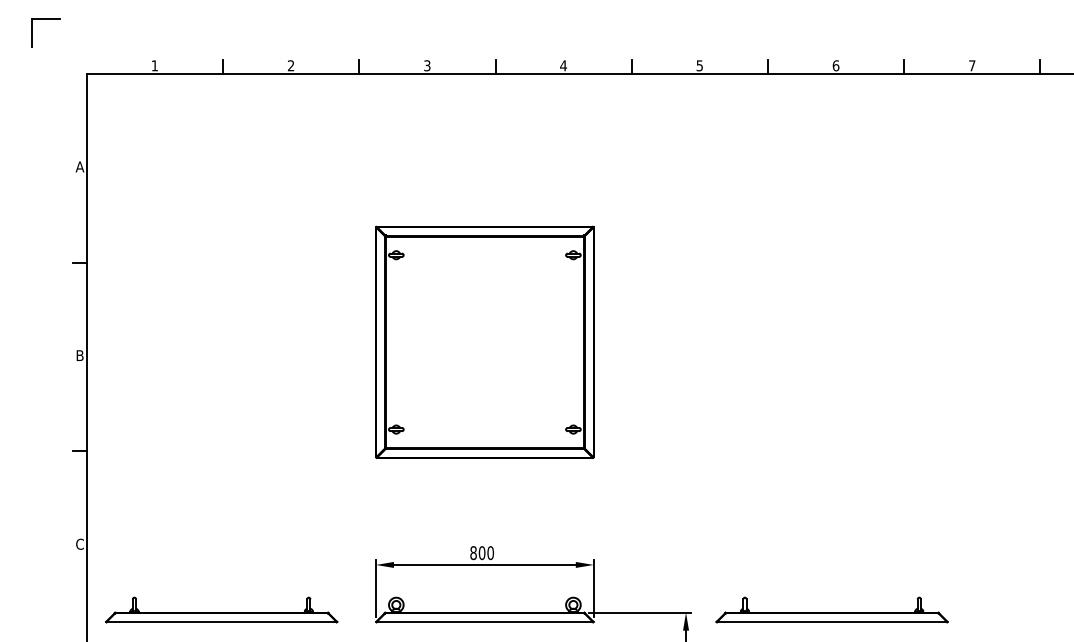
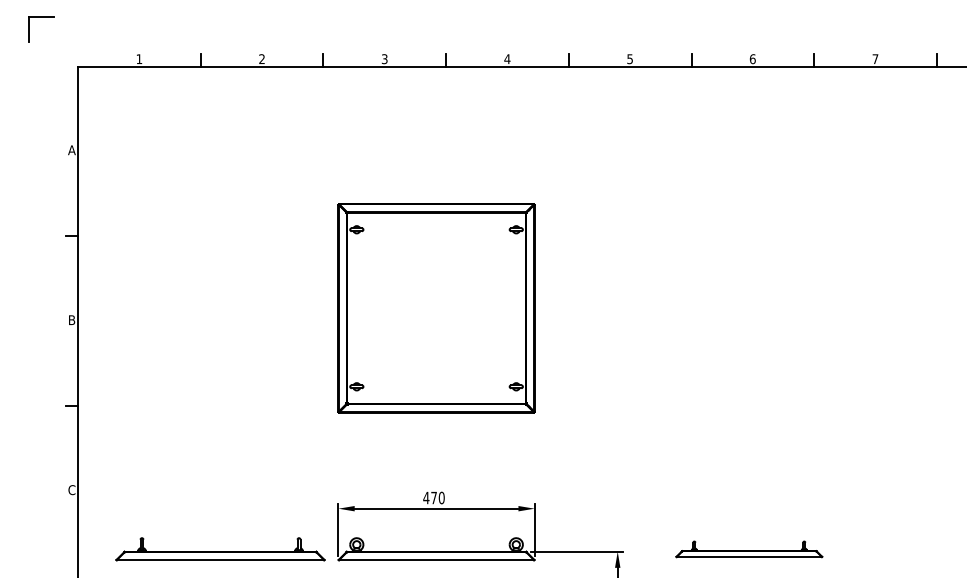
text: (478, 552) -> (430, 497), 800 -> 470
part: (221, 610) -> (220, 549), moved
part: (832, 610) -> (749, 549), size x0.7

